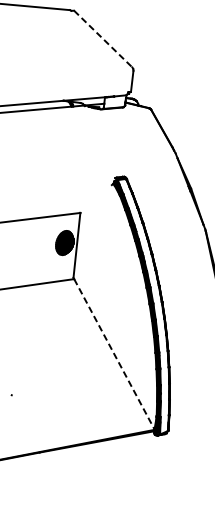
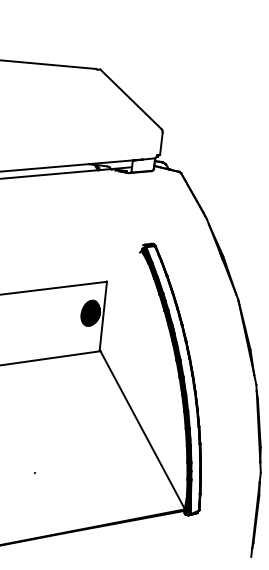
line: (102, 39) -> (130, 99), dashed -> solid
line: (114, 354) -> (142, 430), dashed -> solid

